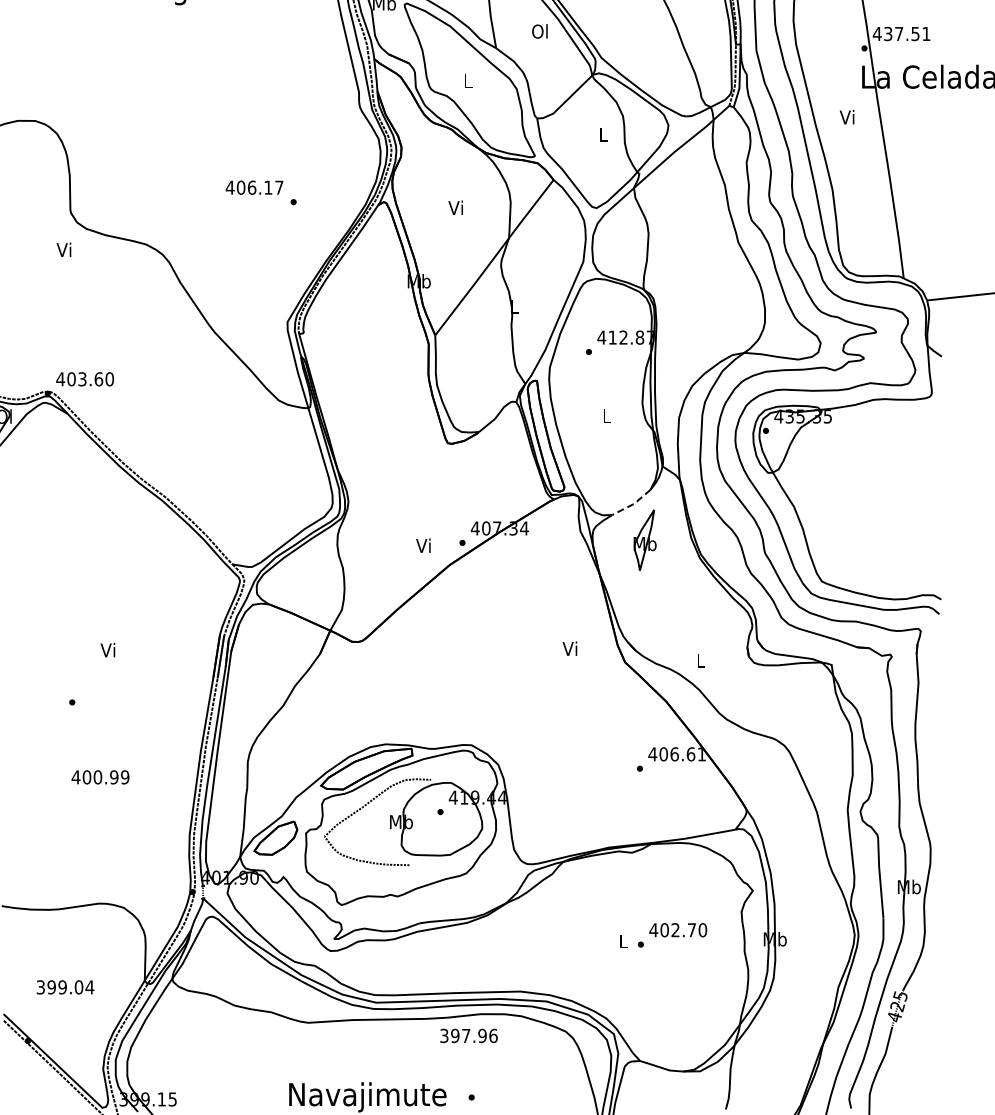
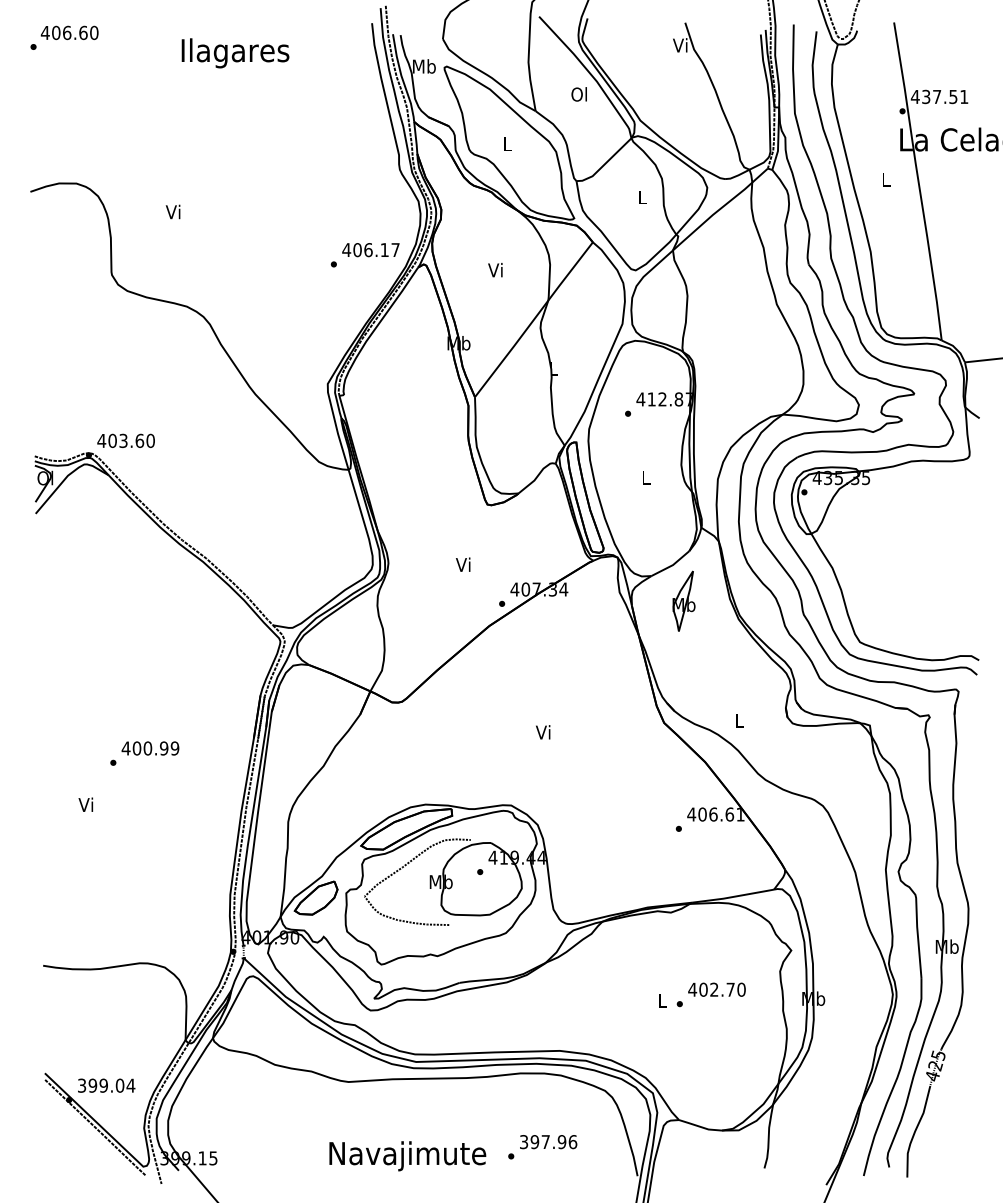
text: (847, 116) -> (885, 179), Vi -> L
text: (254, 188) -> (370, 250), moved
text: (63, 249) -> (172, 211), moved
line: (633, 504) -> (672, 565), dashed -> solid
text: (423, 545) -> (463, 564), moved
text: (570, 648) -> (543, 732), moved
text: (107, 649) -> (85, 804), moved
text: (100, 777) -> (150, 748), moved
text: (65, 987) -> (106, 1085), moved
text: (468, 1036) -> (548, 1142), moved

